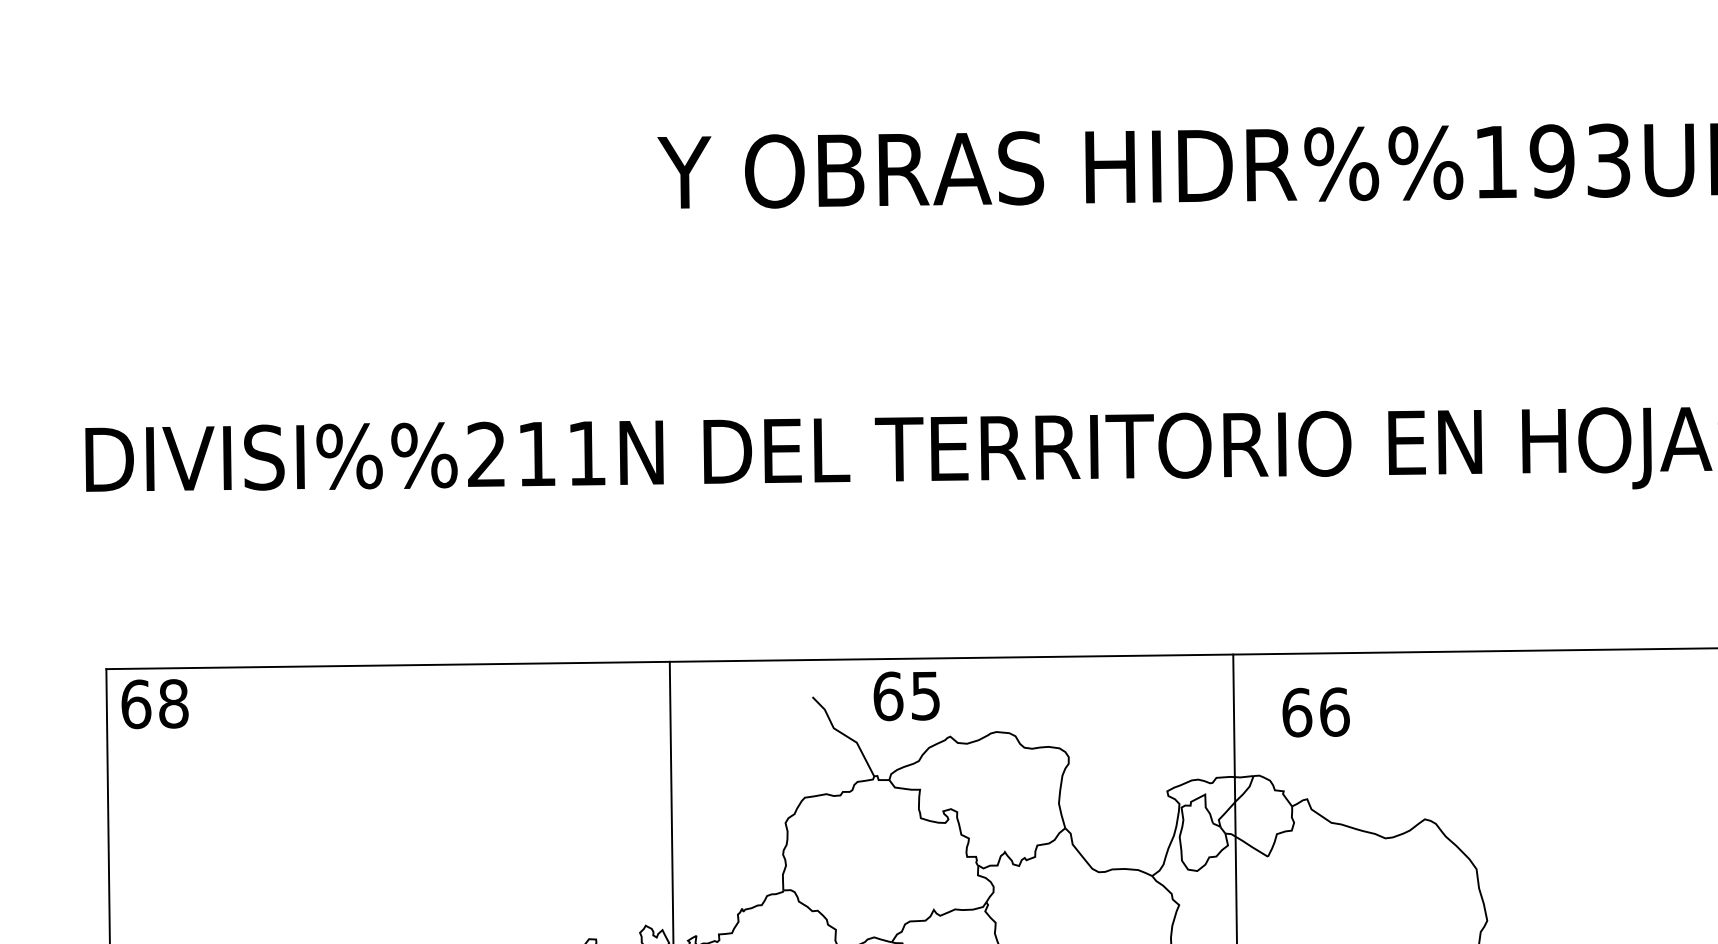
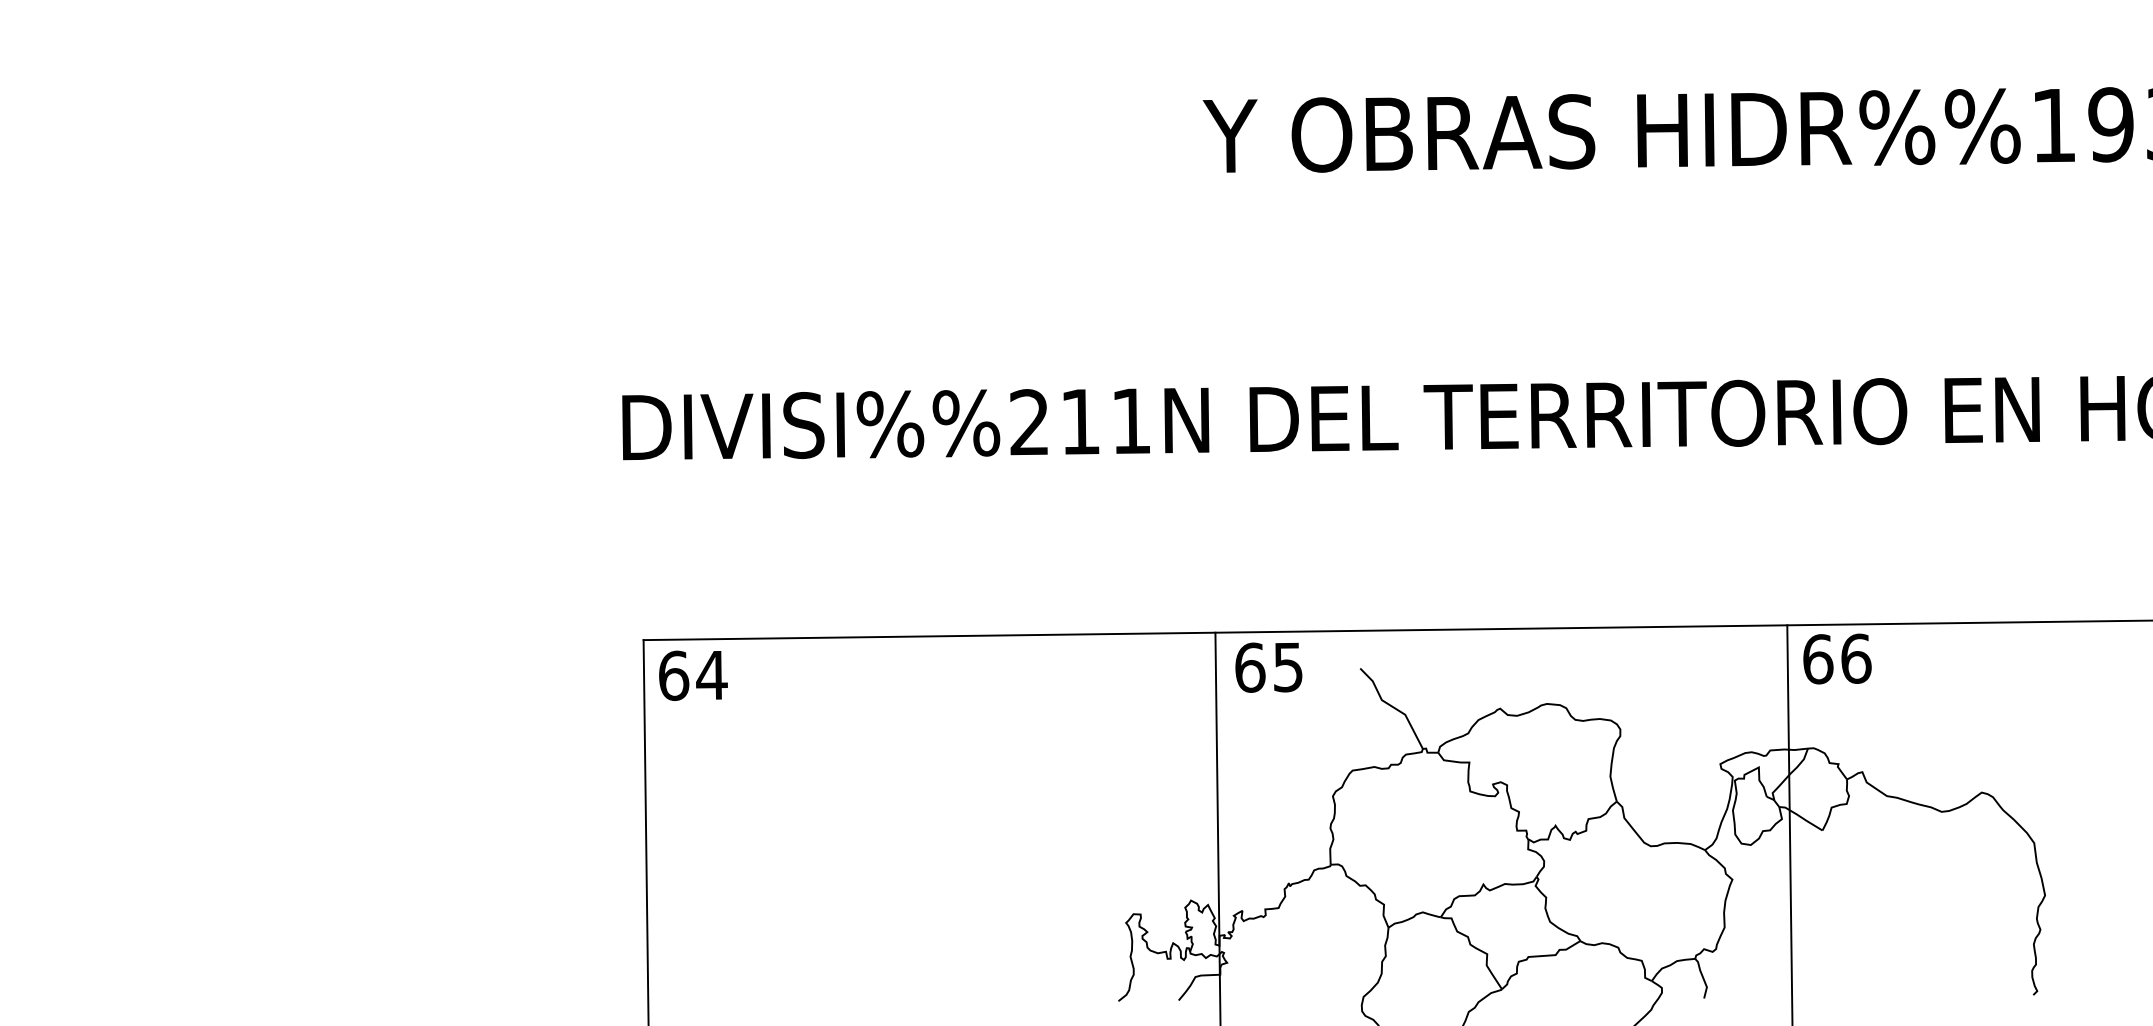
text: (906, 696) -> (1268, 667), moved
text: (173, 703) -> (711, 675), 68 -> 64
text: (1316, 711) -> (1837, 658), moved

